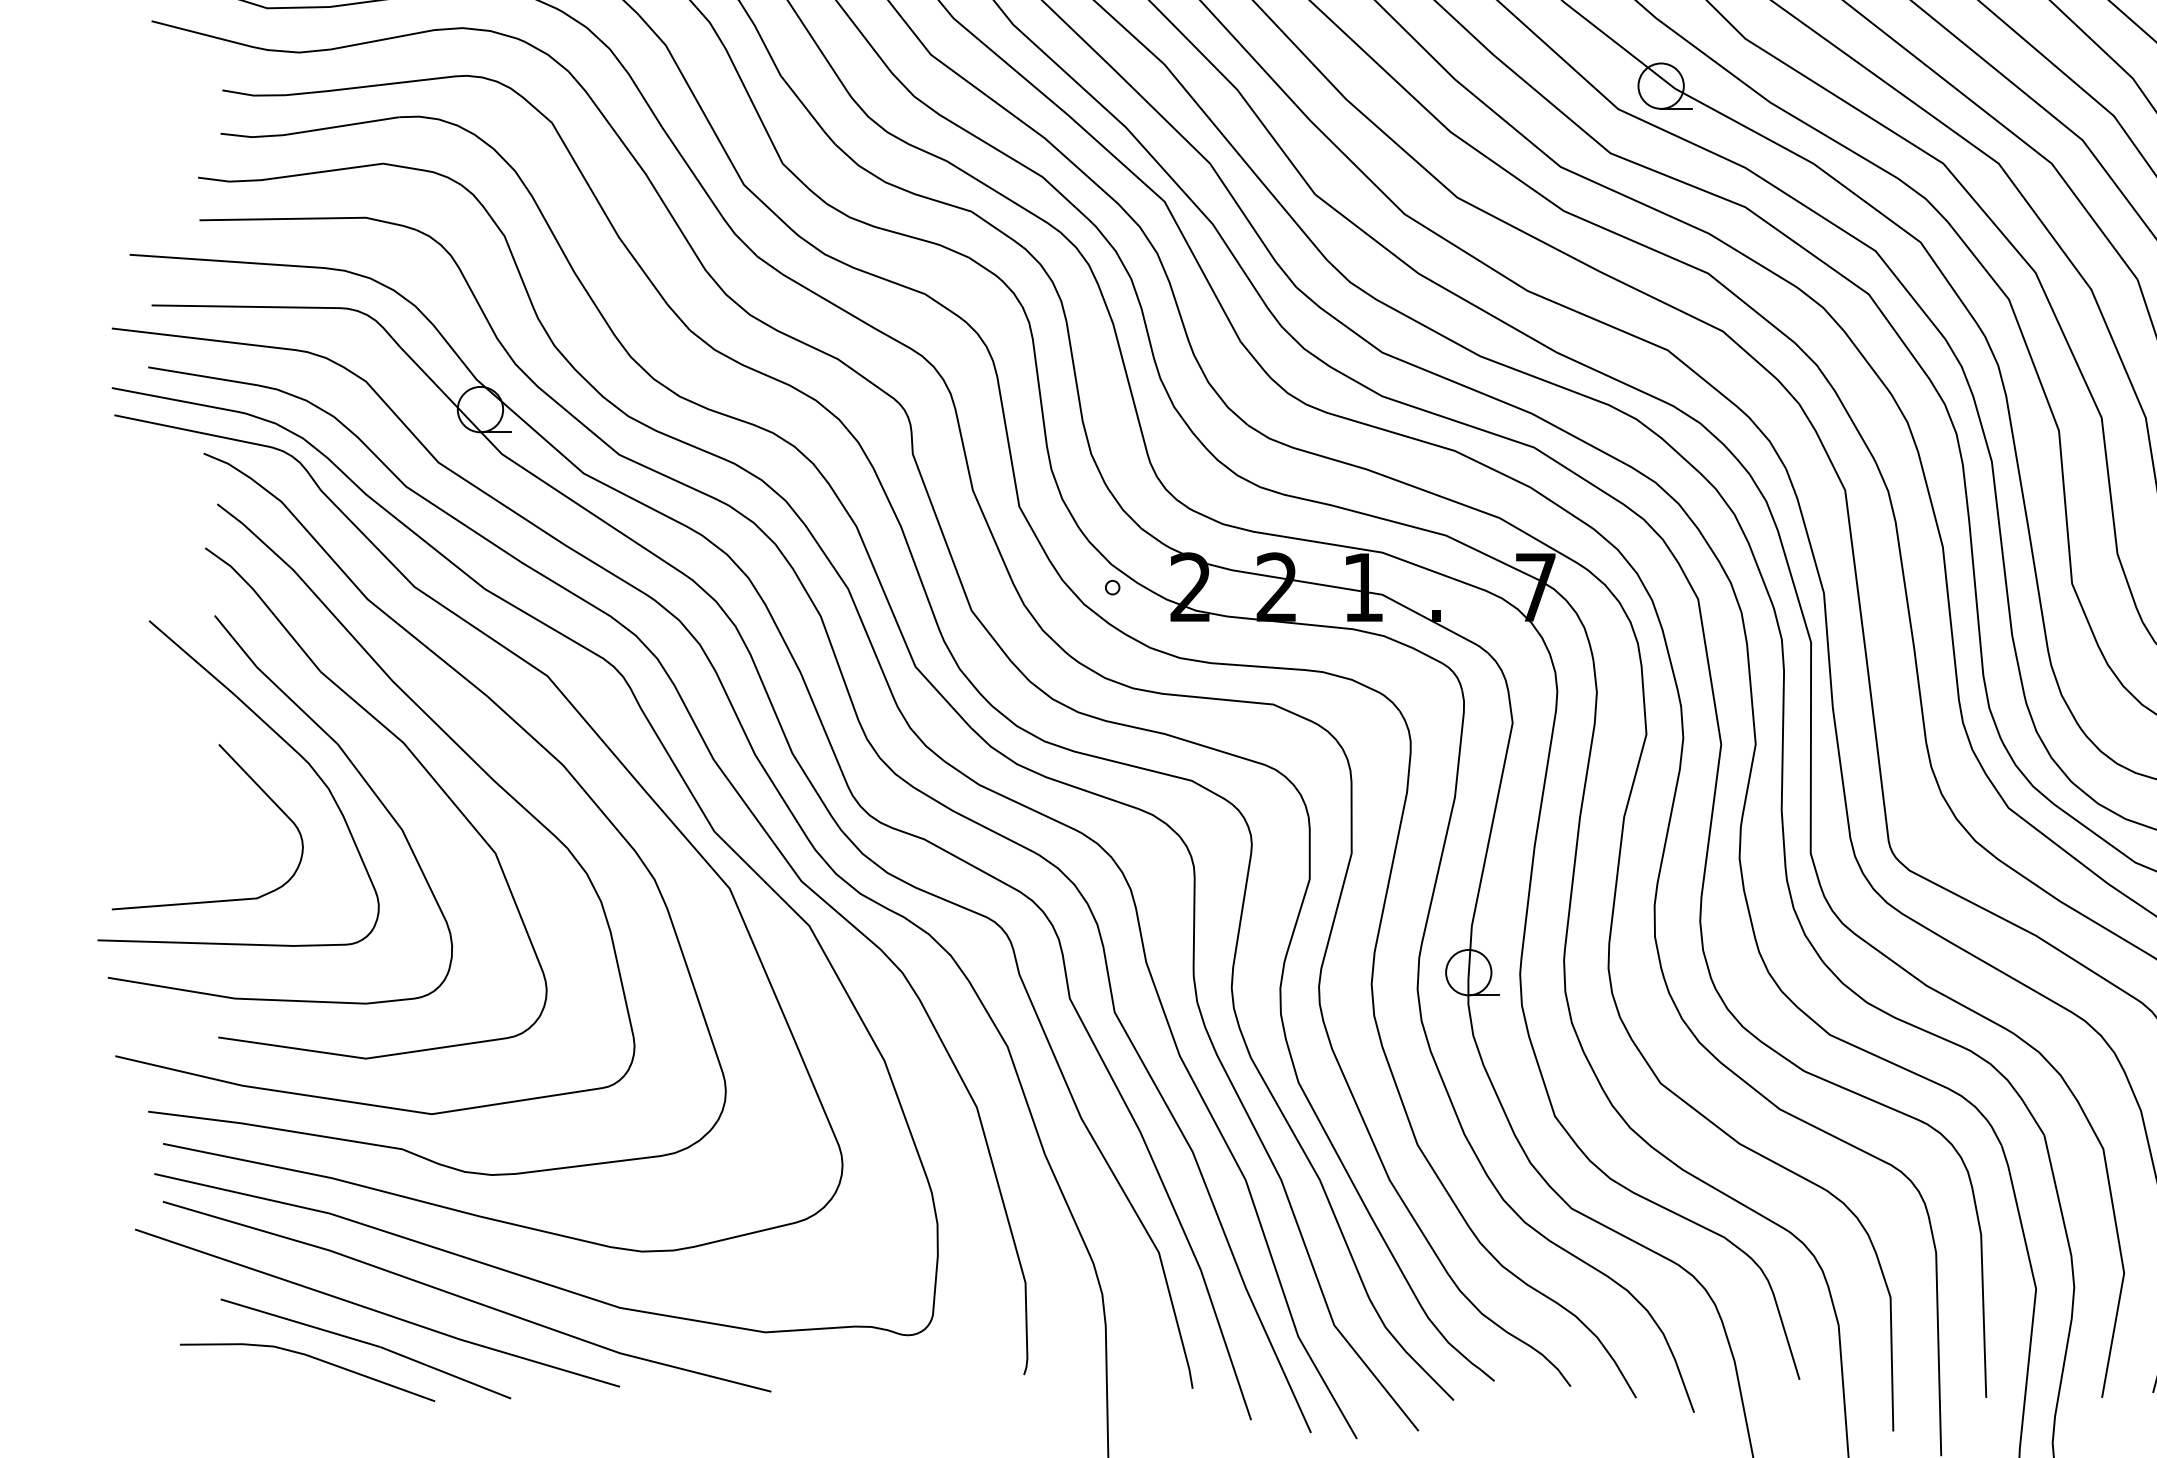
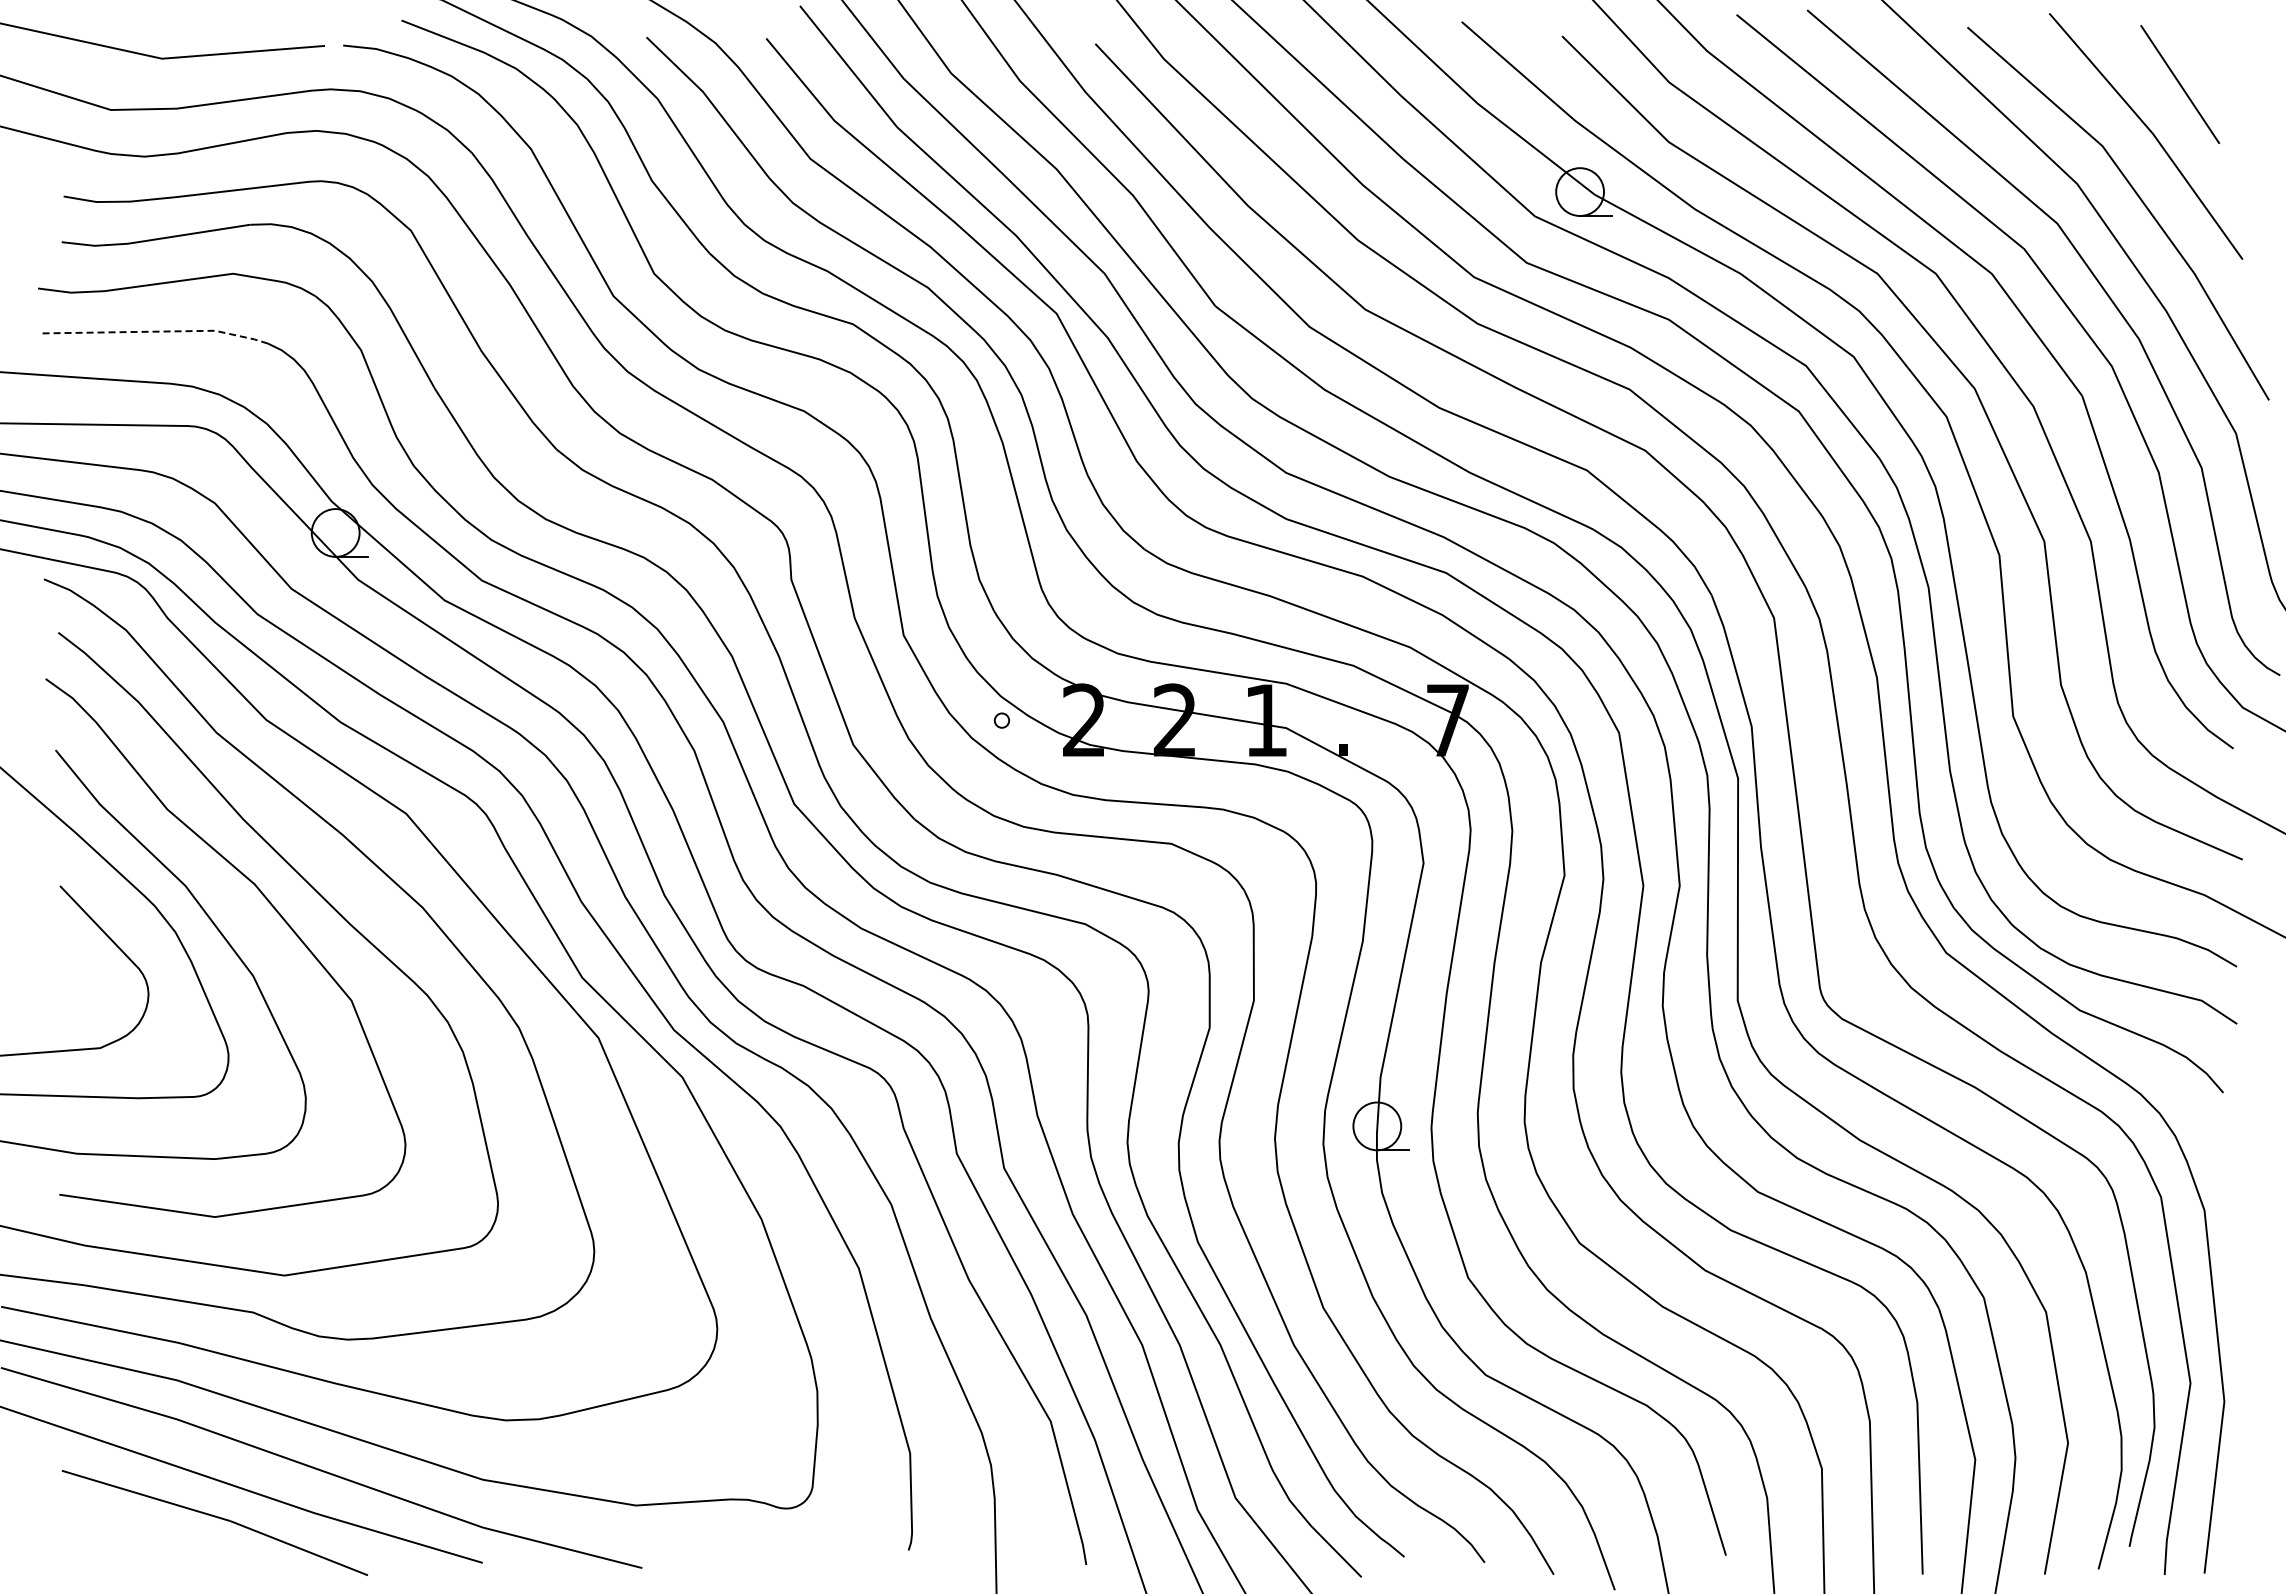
line: (310, 218) -> (156, 331), solid -> dashed
line: (311, 1357) -> (157, 1532), removed

